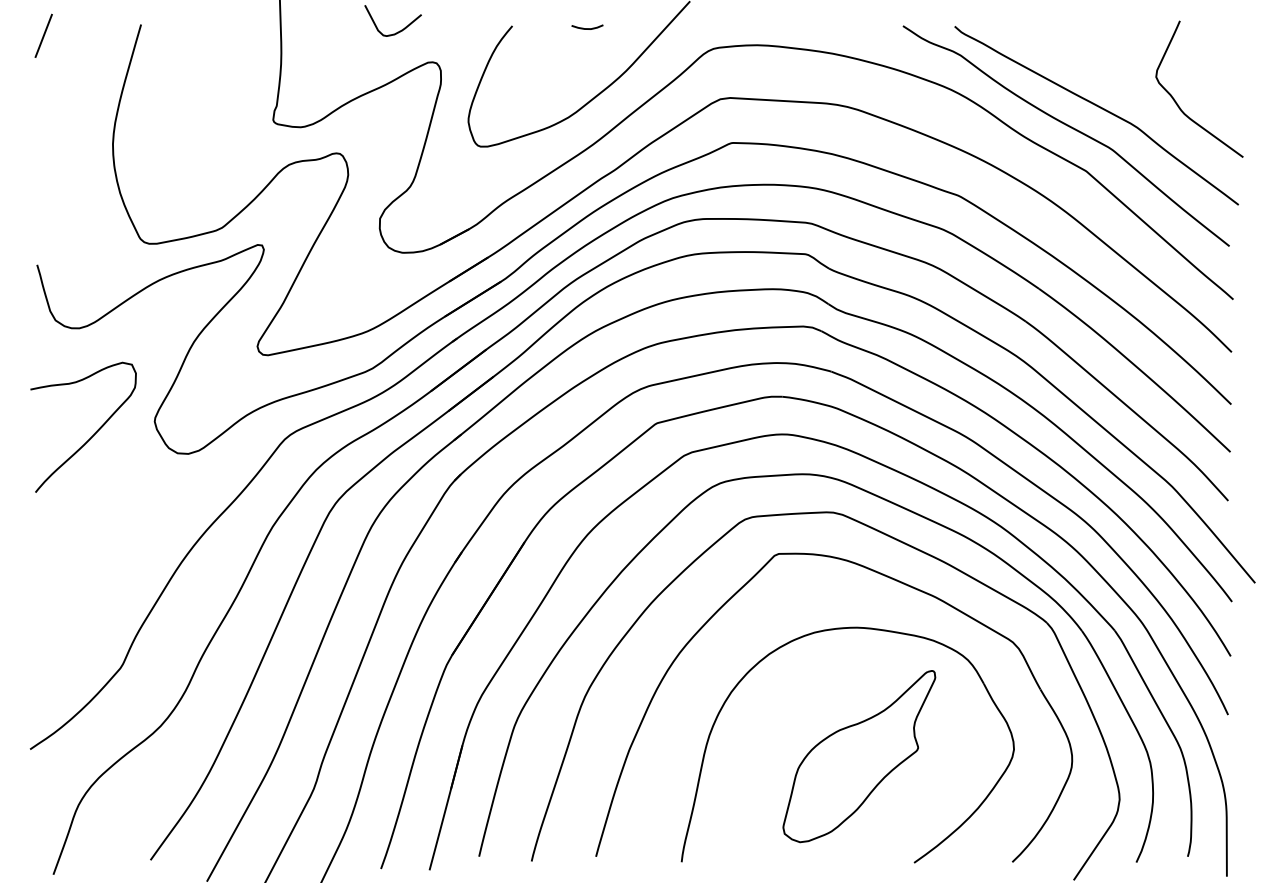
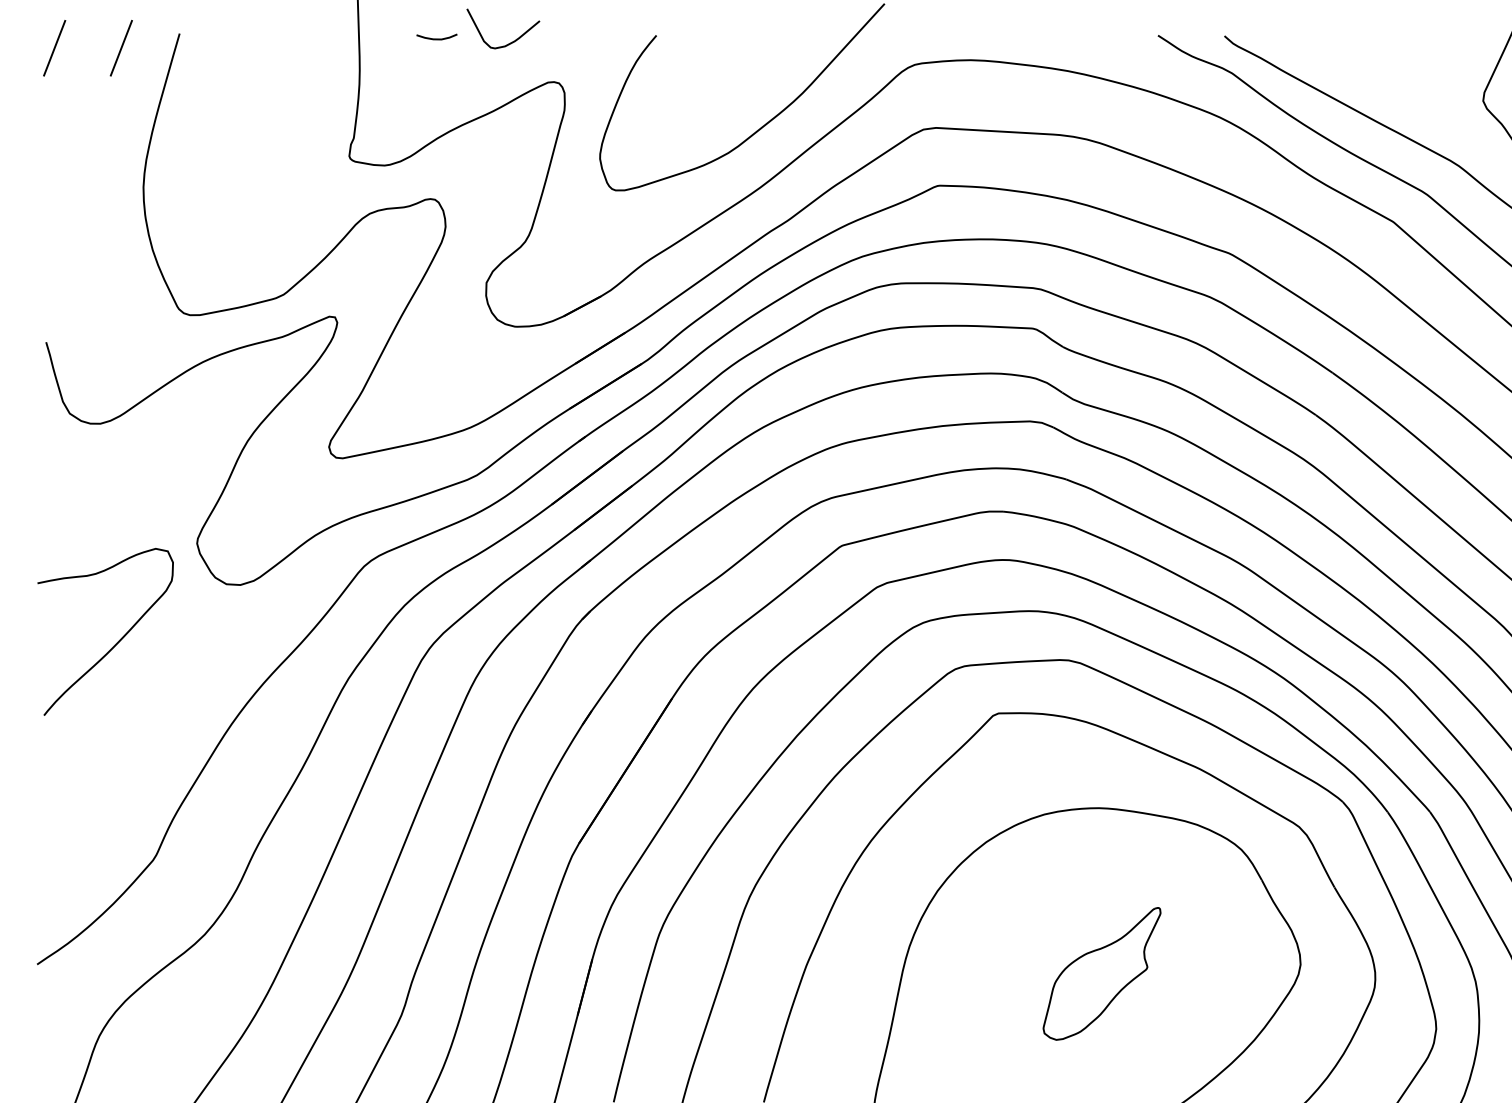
curve: (587, 28) -> (436, 38), moved
line: (95, 35) -> (121, 47), added
curve: (92, 435) -> (117, 642), moved
part: (859, 756) -> (1102, 973), size x0.6

